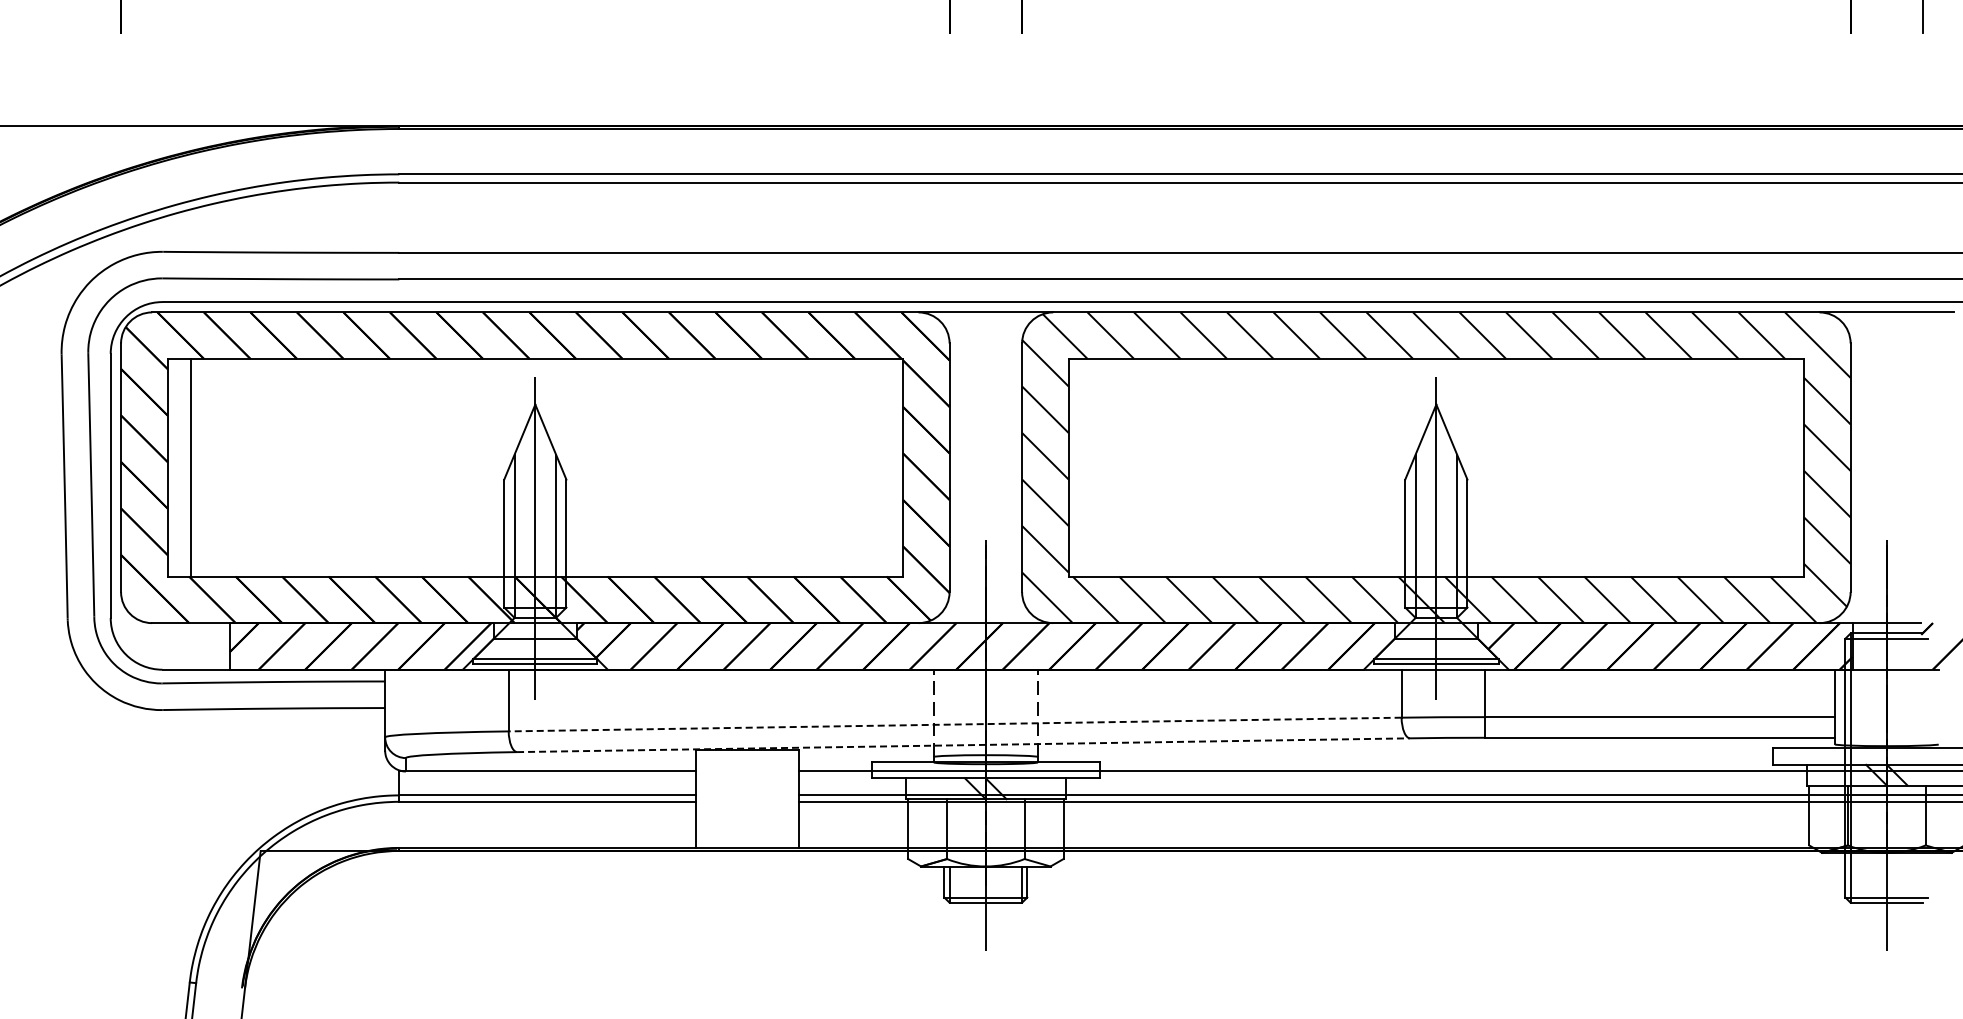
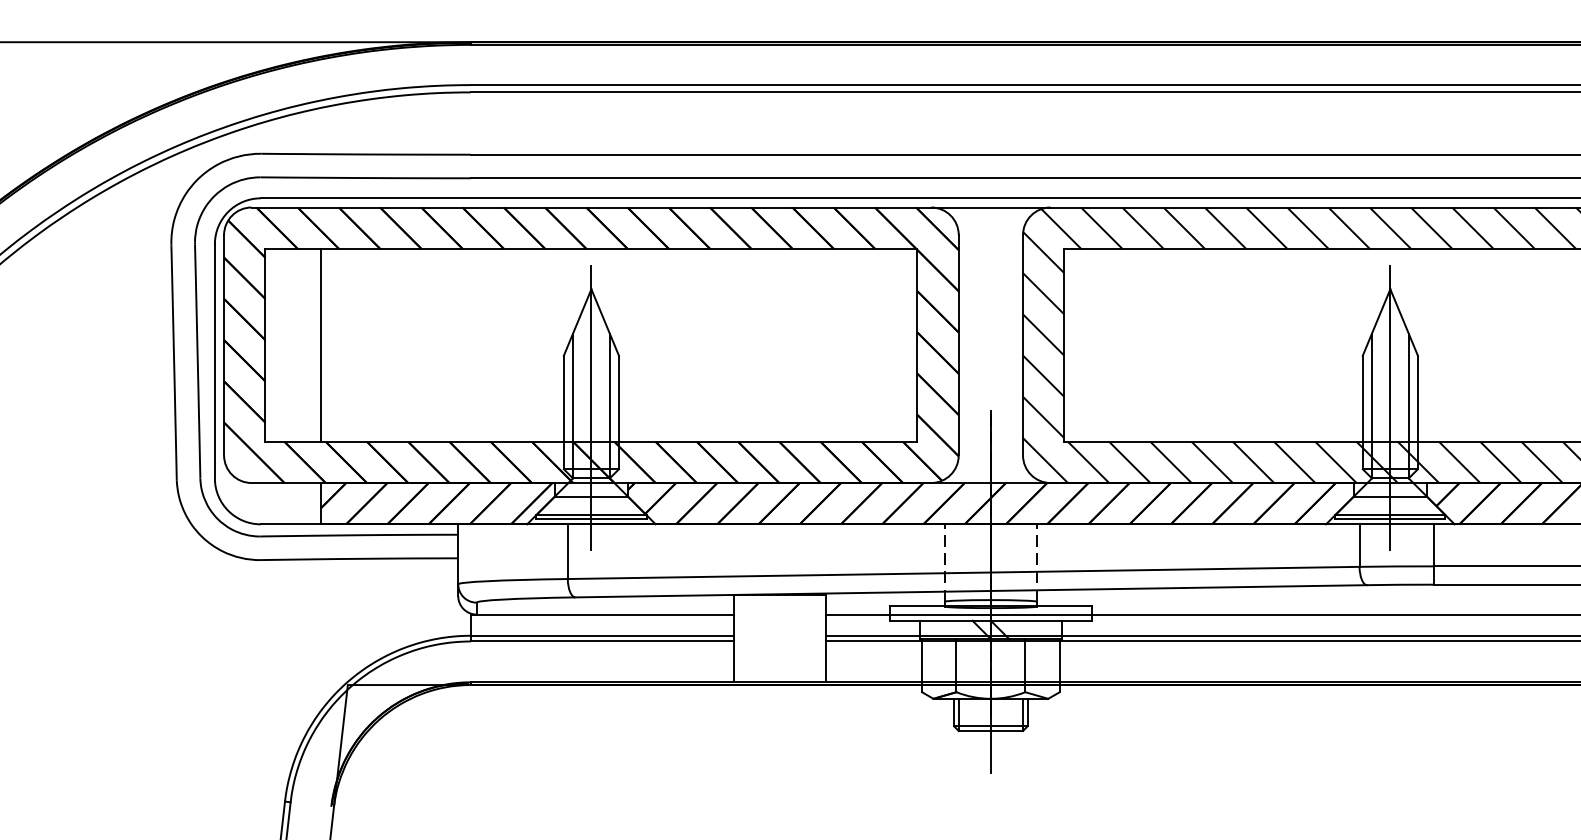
line: (190, 467) -> (320, 345), moved
line: (955, 724) -> (963, 572), dashed -> solid
line: (963, 745) -> (971, 591), dashed -> solid

